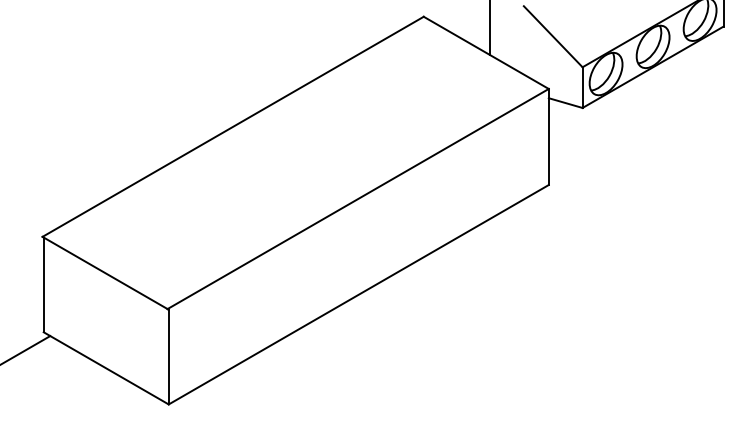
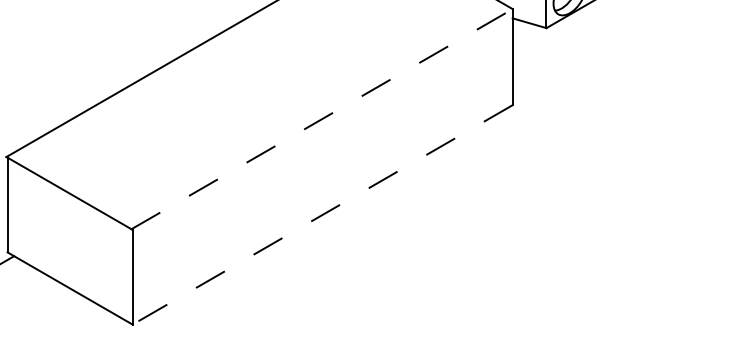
line: (358, 198) -> (322, 118), solid -> dashed
line: (358, 294) -> (322, 214), solid -> dashed

